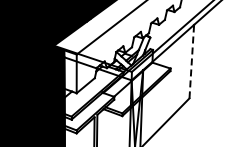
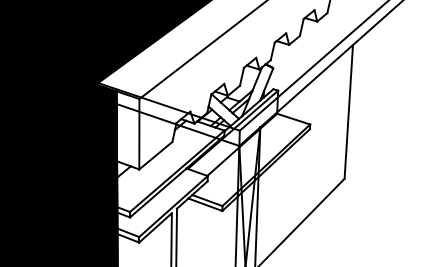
line: (191, 61) -> (348, 111), dashed -> solid

